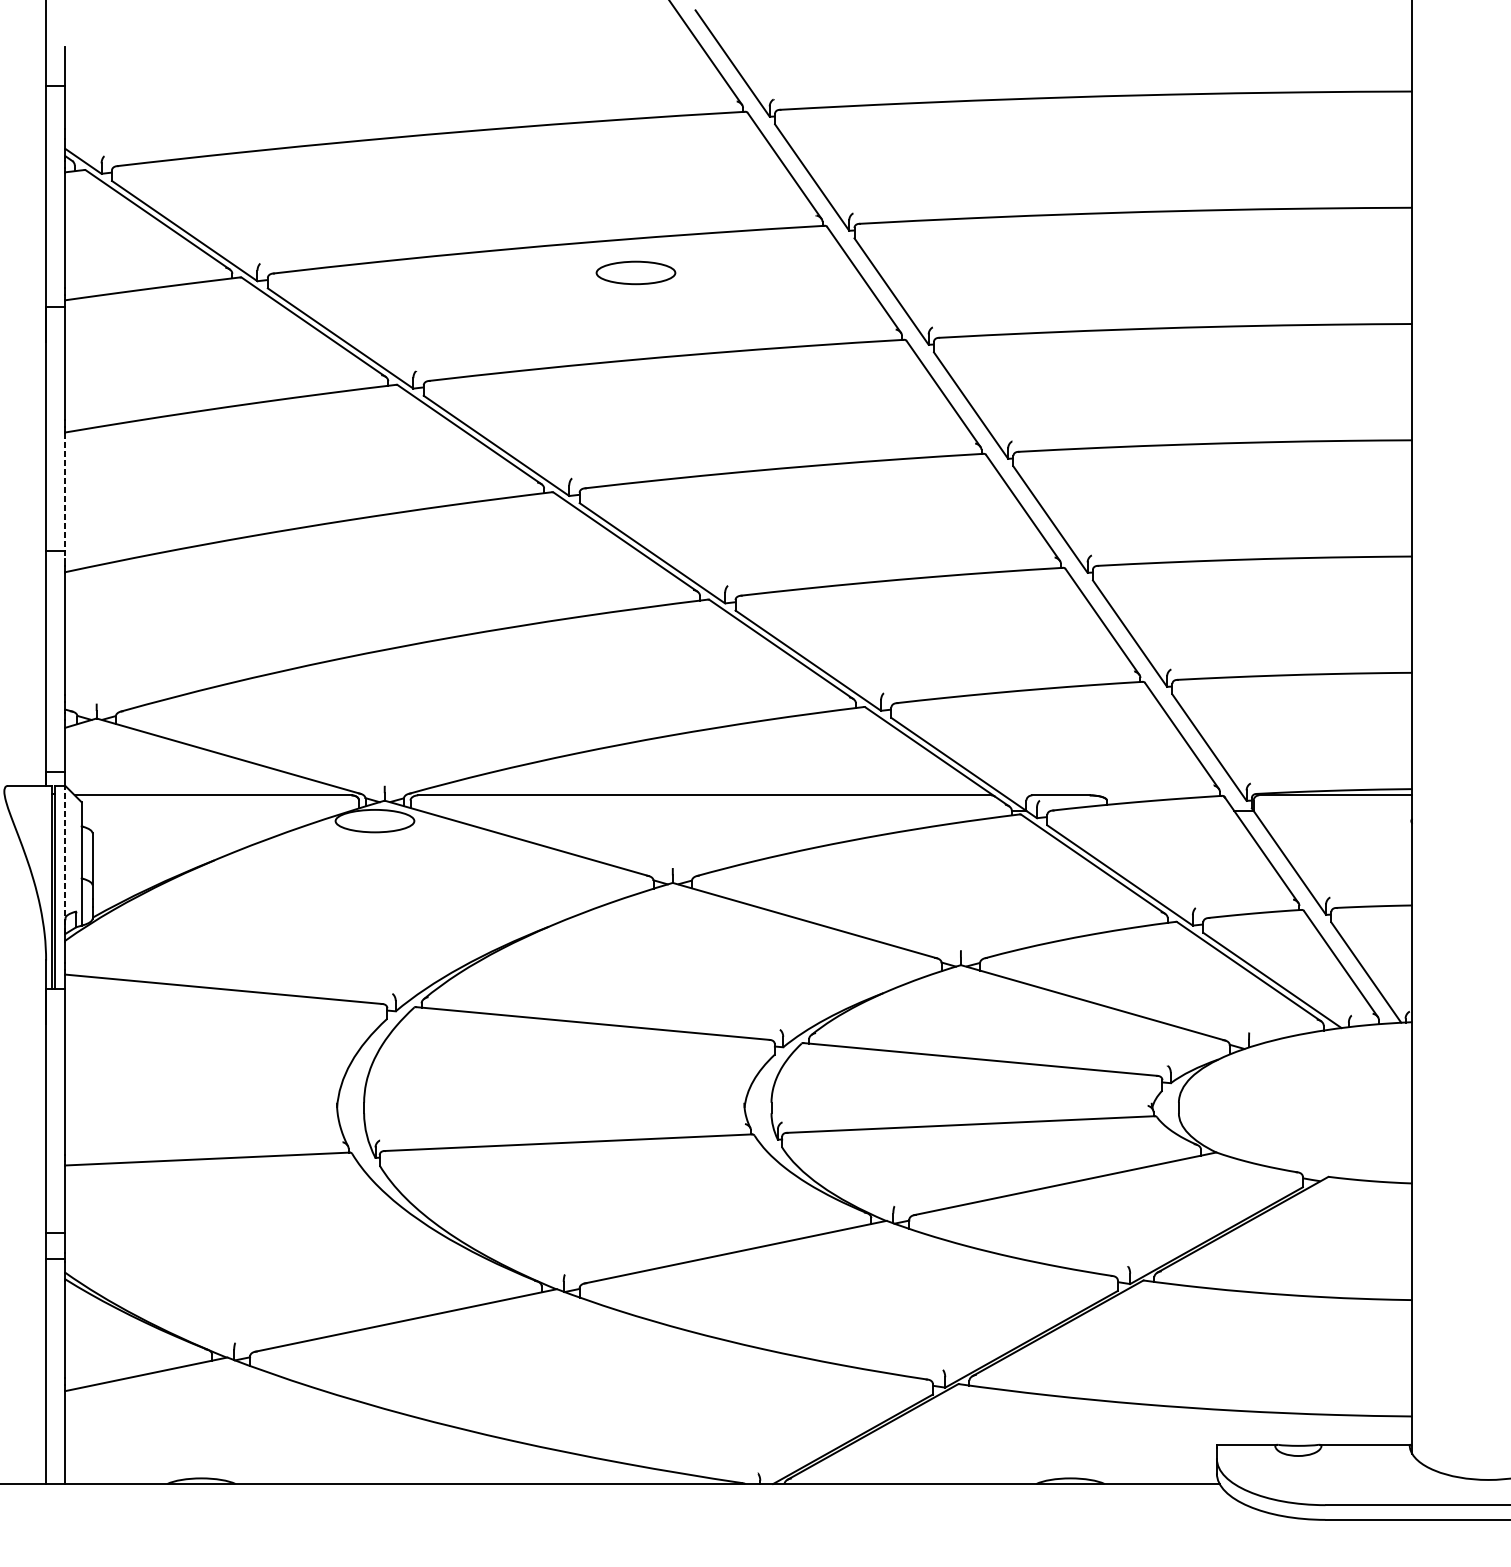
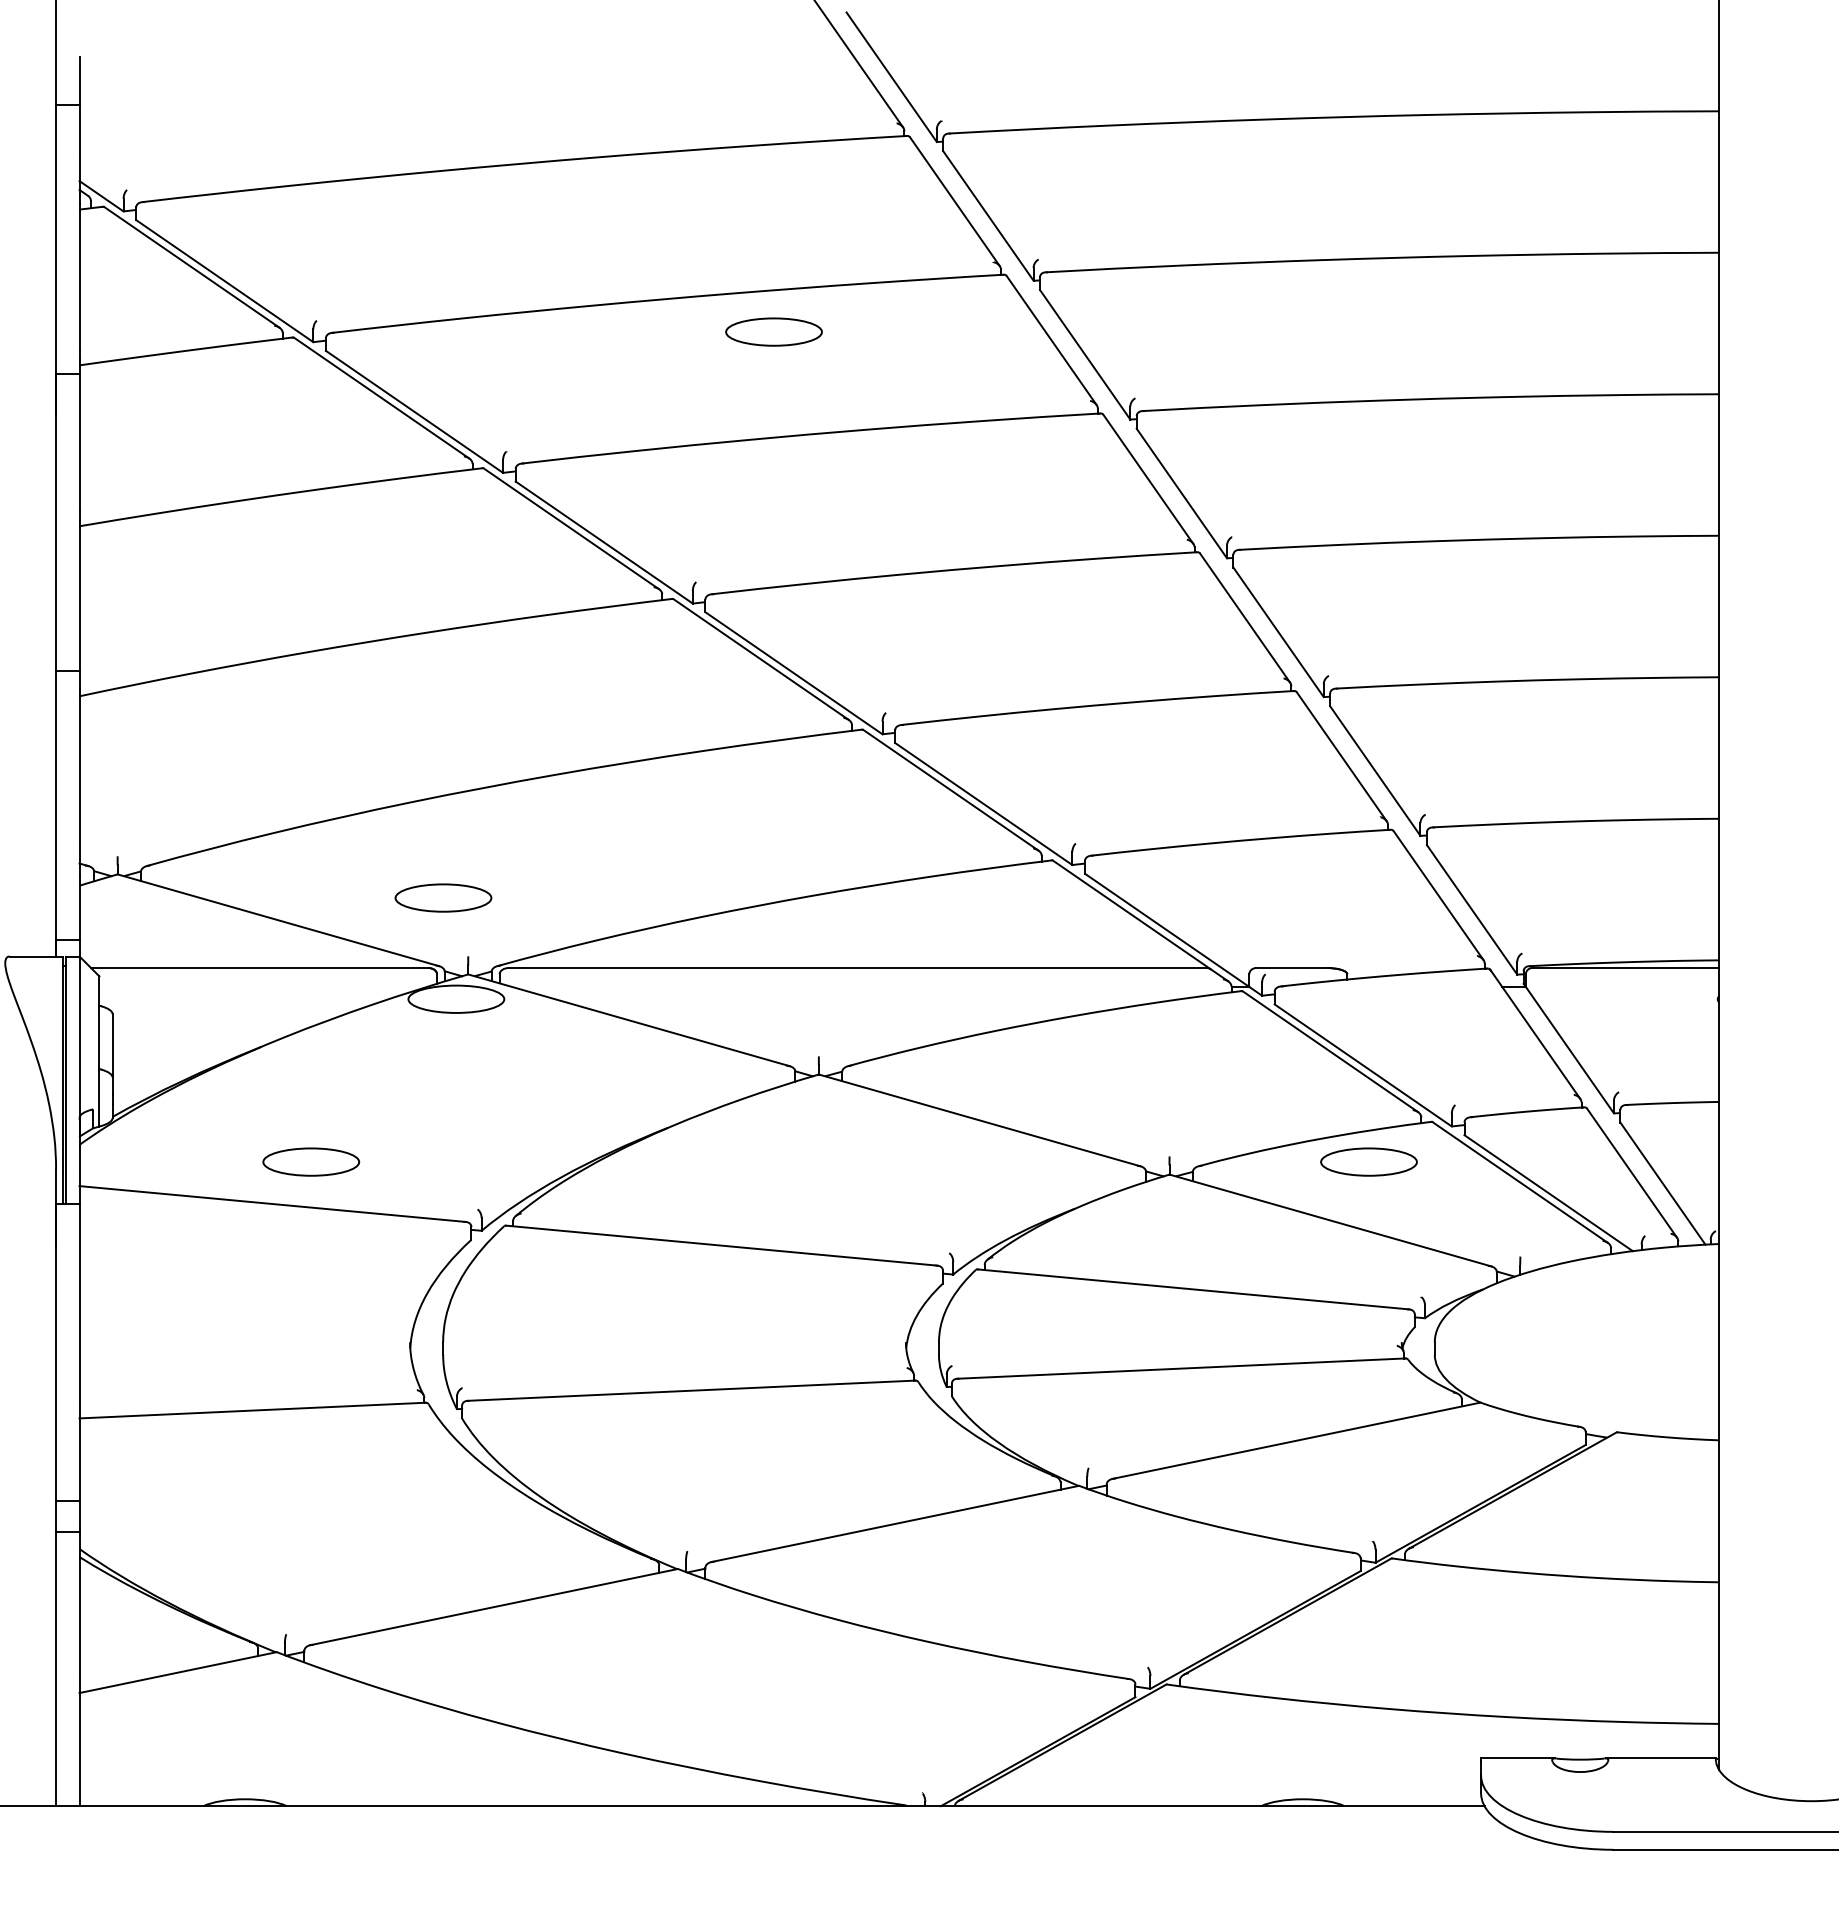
line: (65, 495) -> (79, 603), dashed -> solid
part: (364, 737) -> (443, 897), added
line: (65, 859) -> (79, 1046), dashed -> solid
part: (255, 954) -> (311, 1161), added
part: (1124, 954) -> (1368, 1161), added

